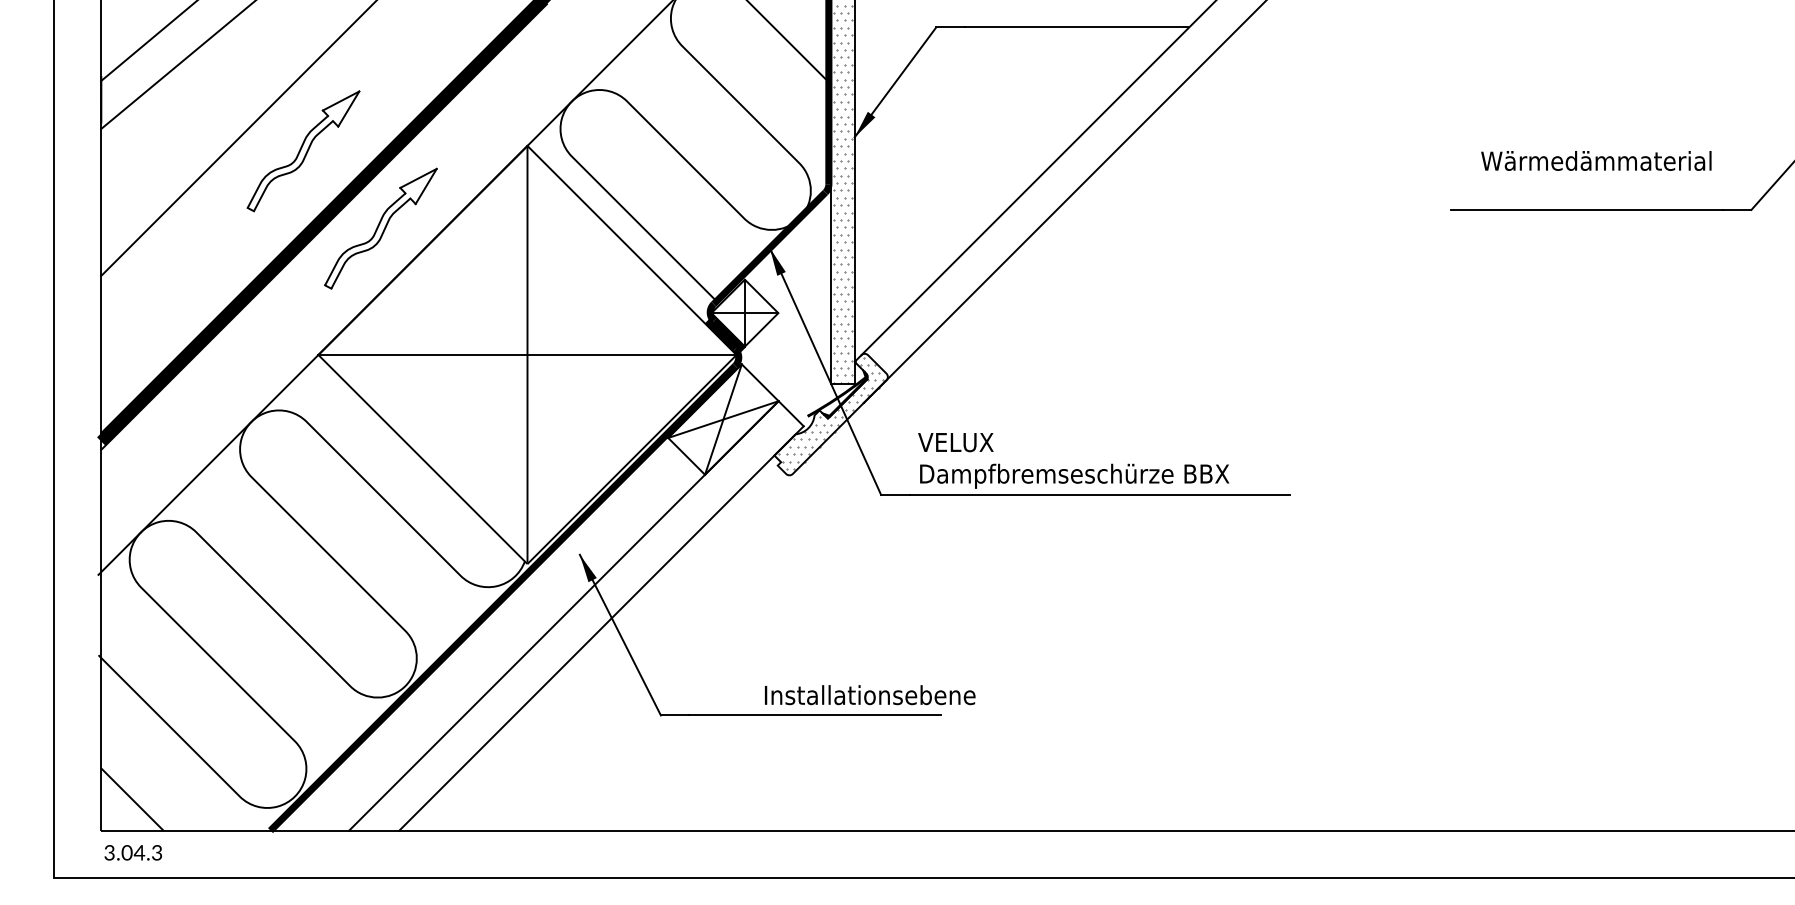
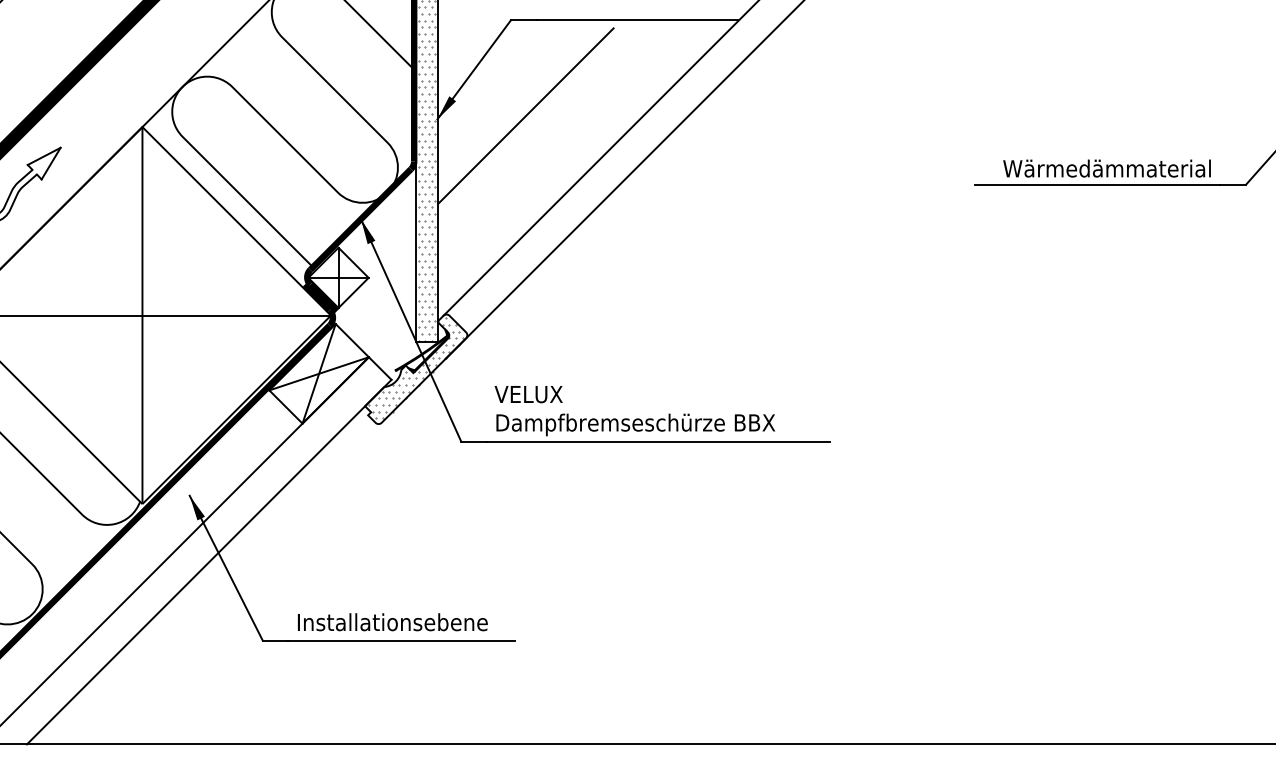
line: (952, 133) -> (525, 115), added
text: (1596, 160) -> (1107, 168), moved
text: (870, 695) -> (393, 622), moved

